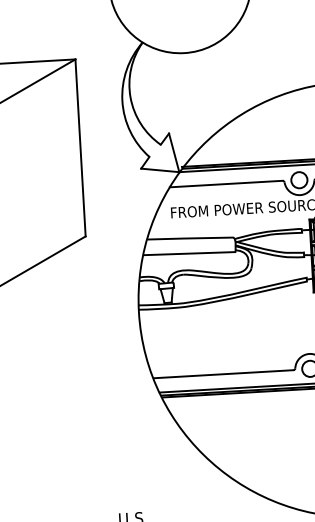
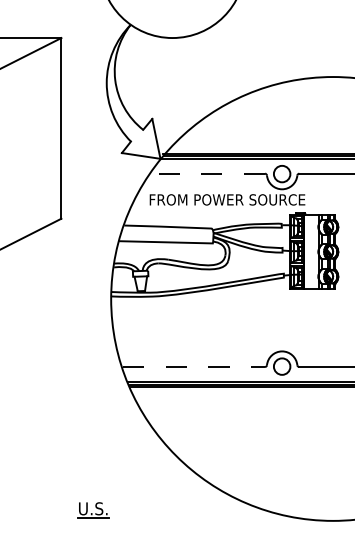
line: (226, 183) -> (207, 173), solid -> dashed
line: (224, 374) -> (194, 367), solid -> dashed

